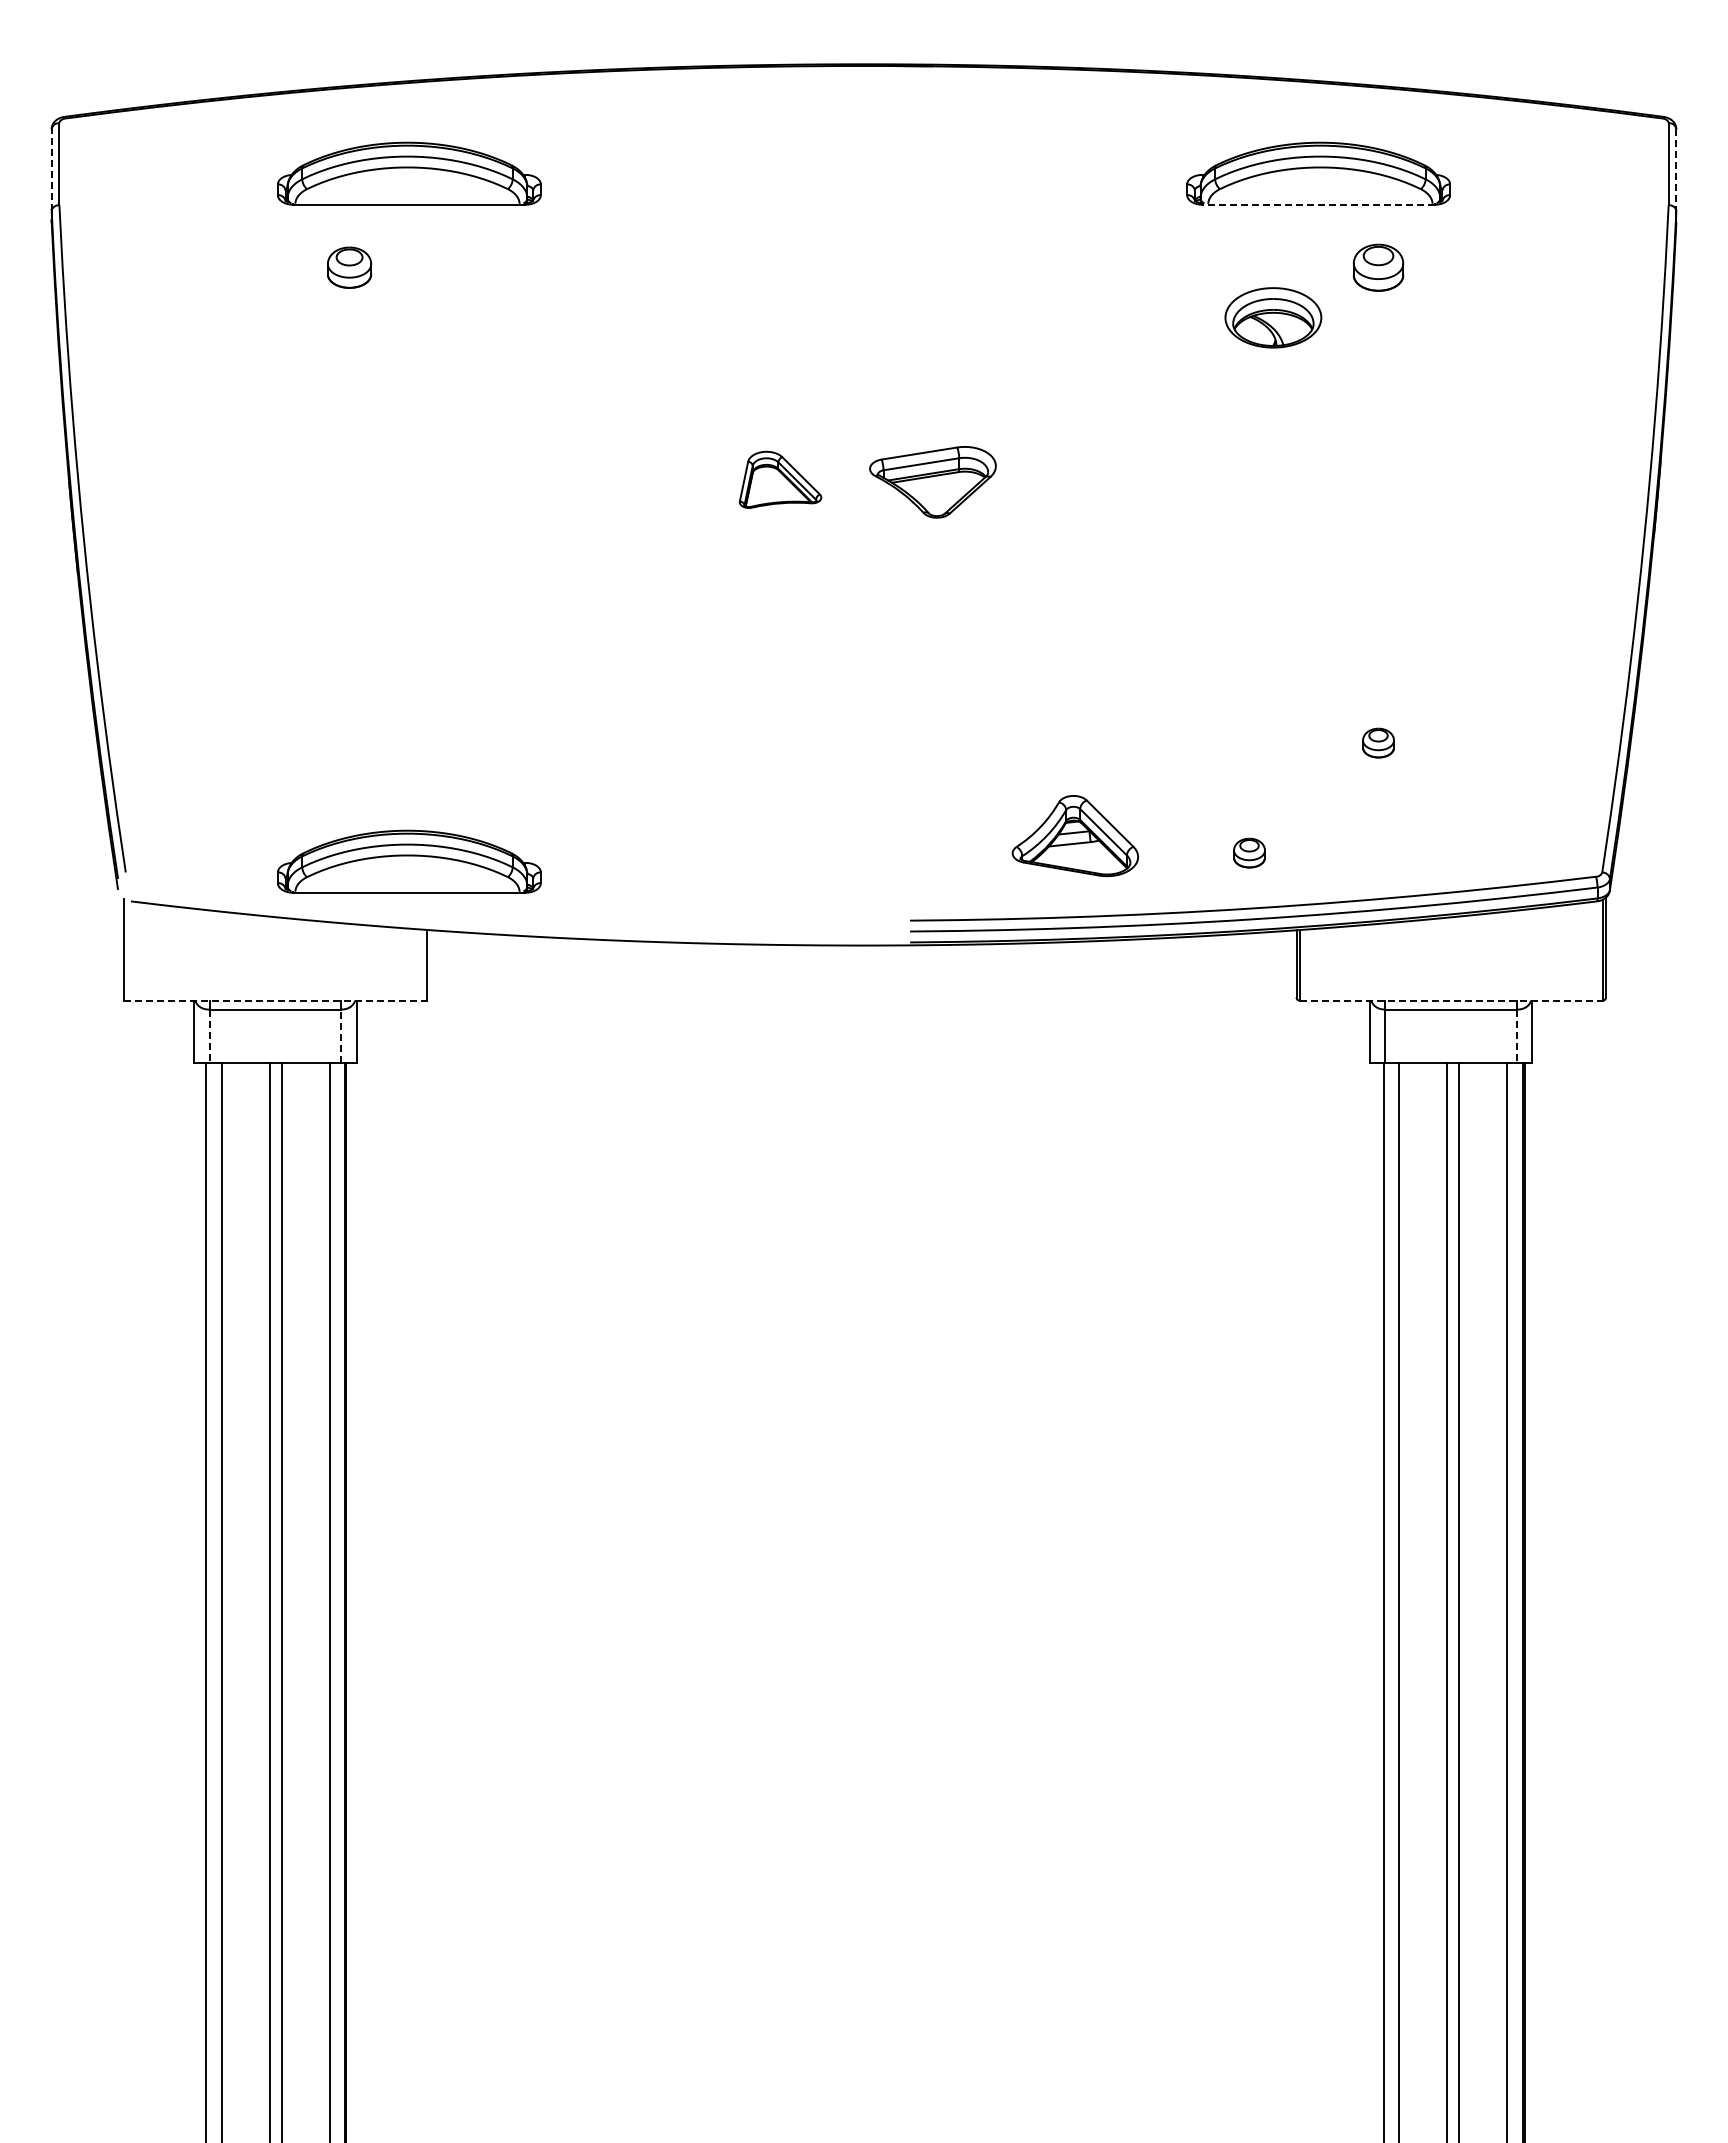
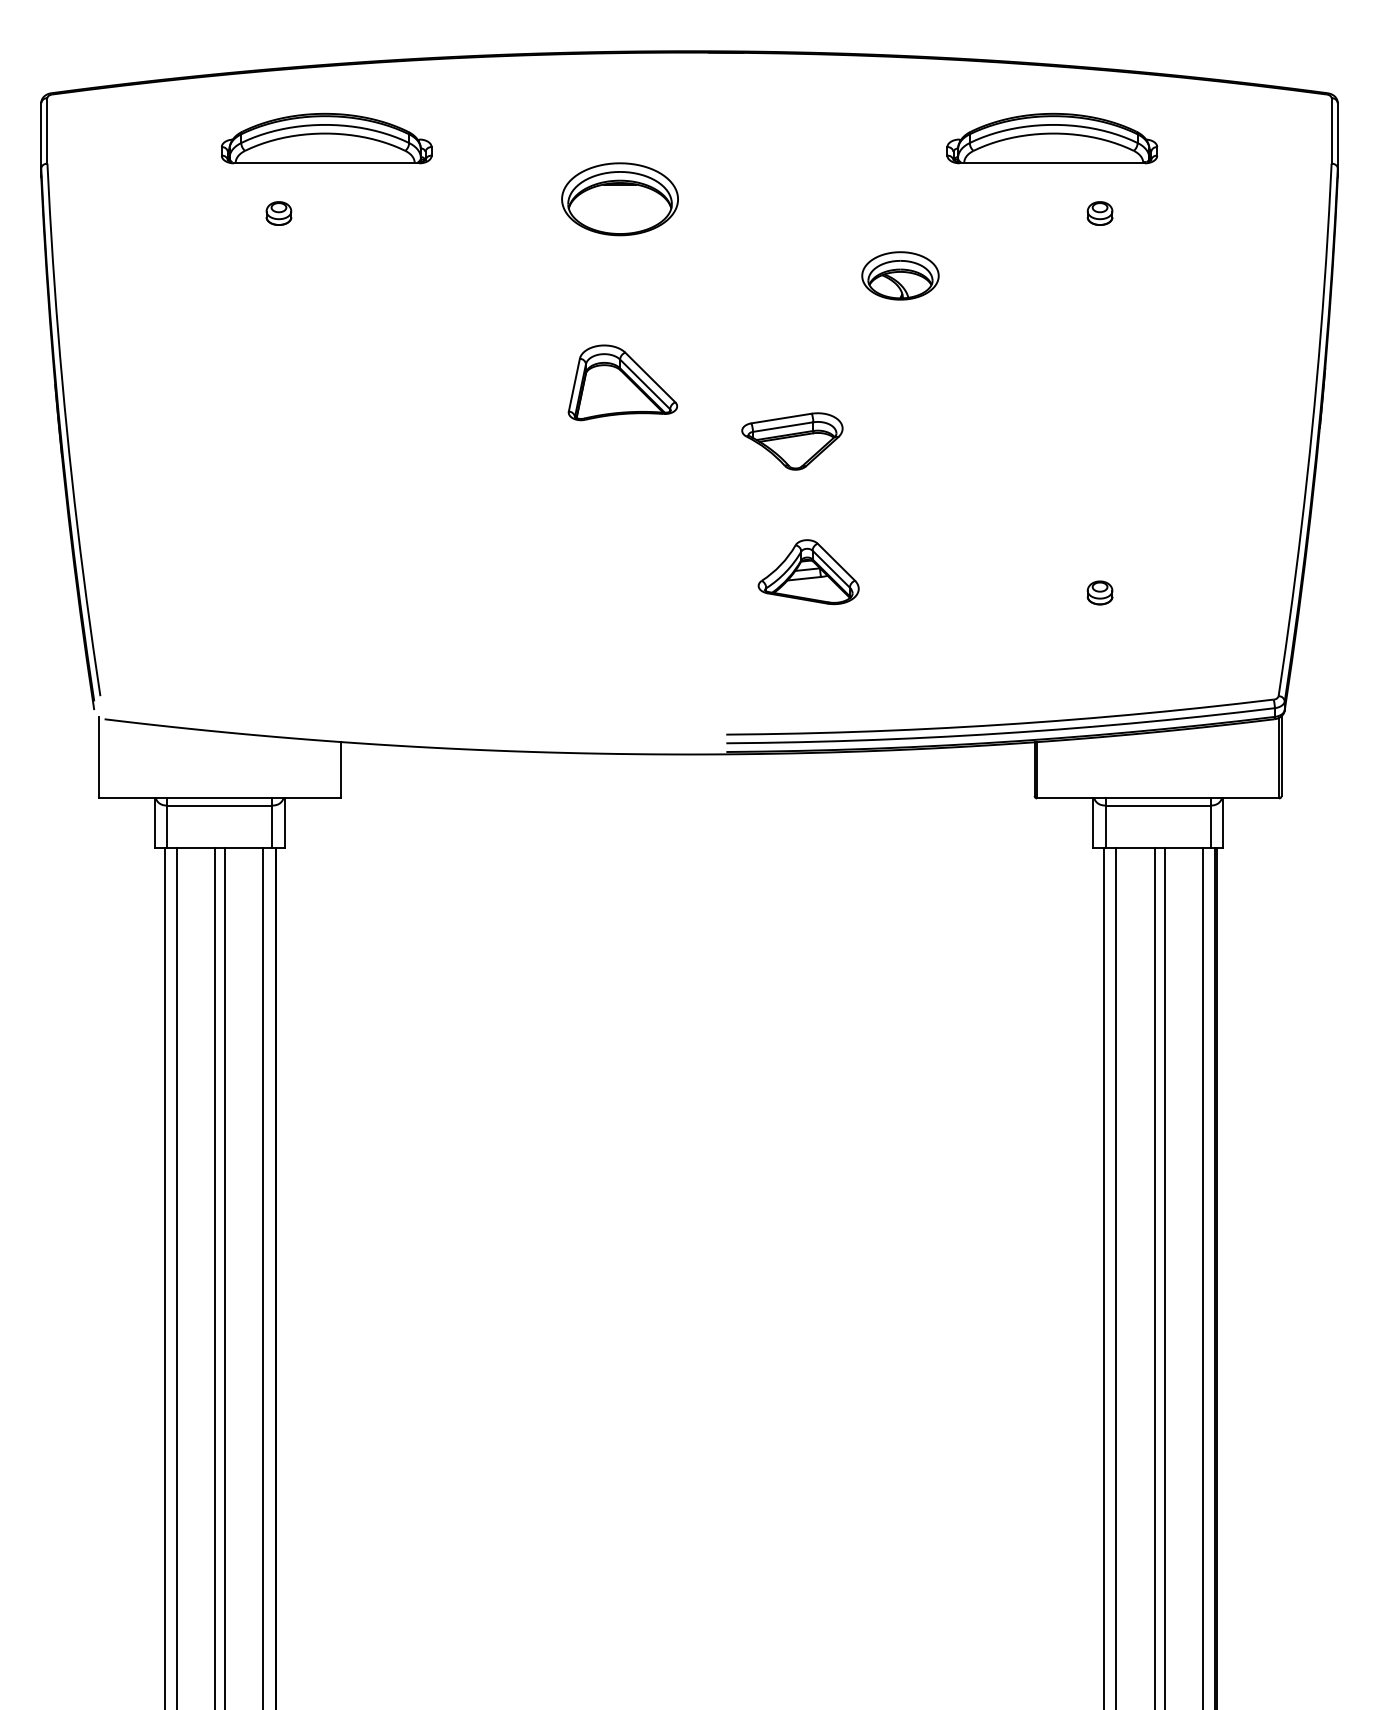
line: (51, 169) -> (41, 135), dashed -> solid
line: (1676, 170) -> (1337, 136), dashed -> solid
line: (1318, 204) -> (1052, 163), dashed -> solid
part: (776, 249) -> (619, 199), added
part: (349, 267) -> (278, 213), size x0.71
part: (1378, 267) -> (1100, 213), size x0.62
part: (1273, 317) -> (900, 275), moved
part: (780, 479) -> (622, 382), size x1.67
part: (932, 482) -> (792, 441), moved
part: (1074, 836) -> (808, 572), moved
part: (1249, 852) -> (997, 680), removed
part: (409, 861) -> (326, 687), removed
line: (275, 1000) -> (219, 798), dashed -> solid
line: (1451, 1000) -> (1158, 798), dashed -> solid
line: (341, 1035) -> (272, 826), dashed -> solid
line: (209, 1036) -> (167, 827), dashed -> solid
line: (1516, 1036) -> (1210, 827), dashed -> solid

